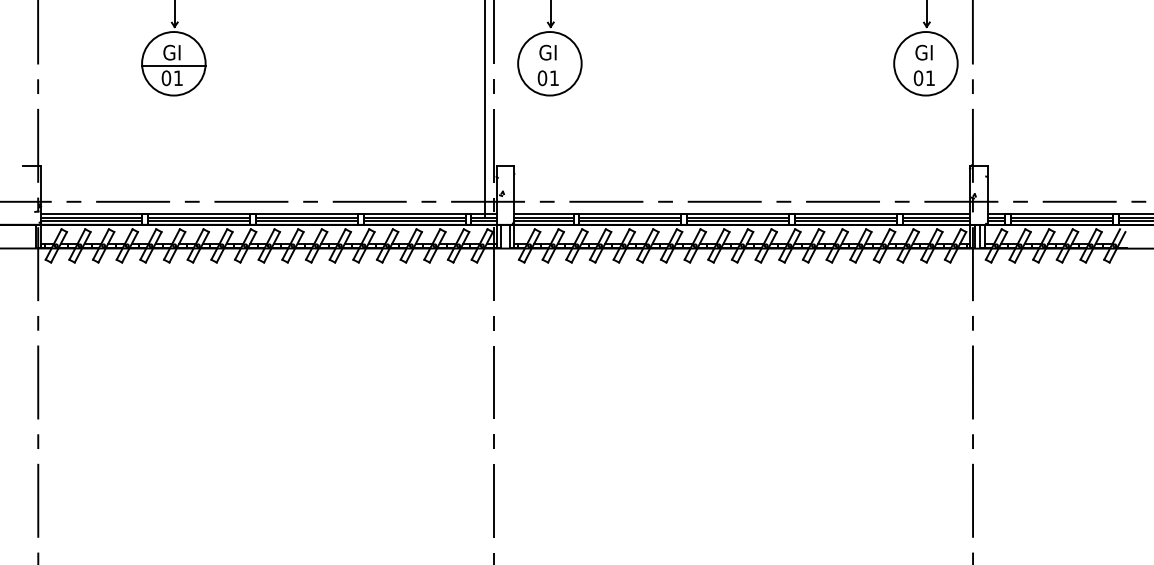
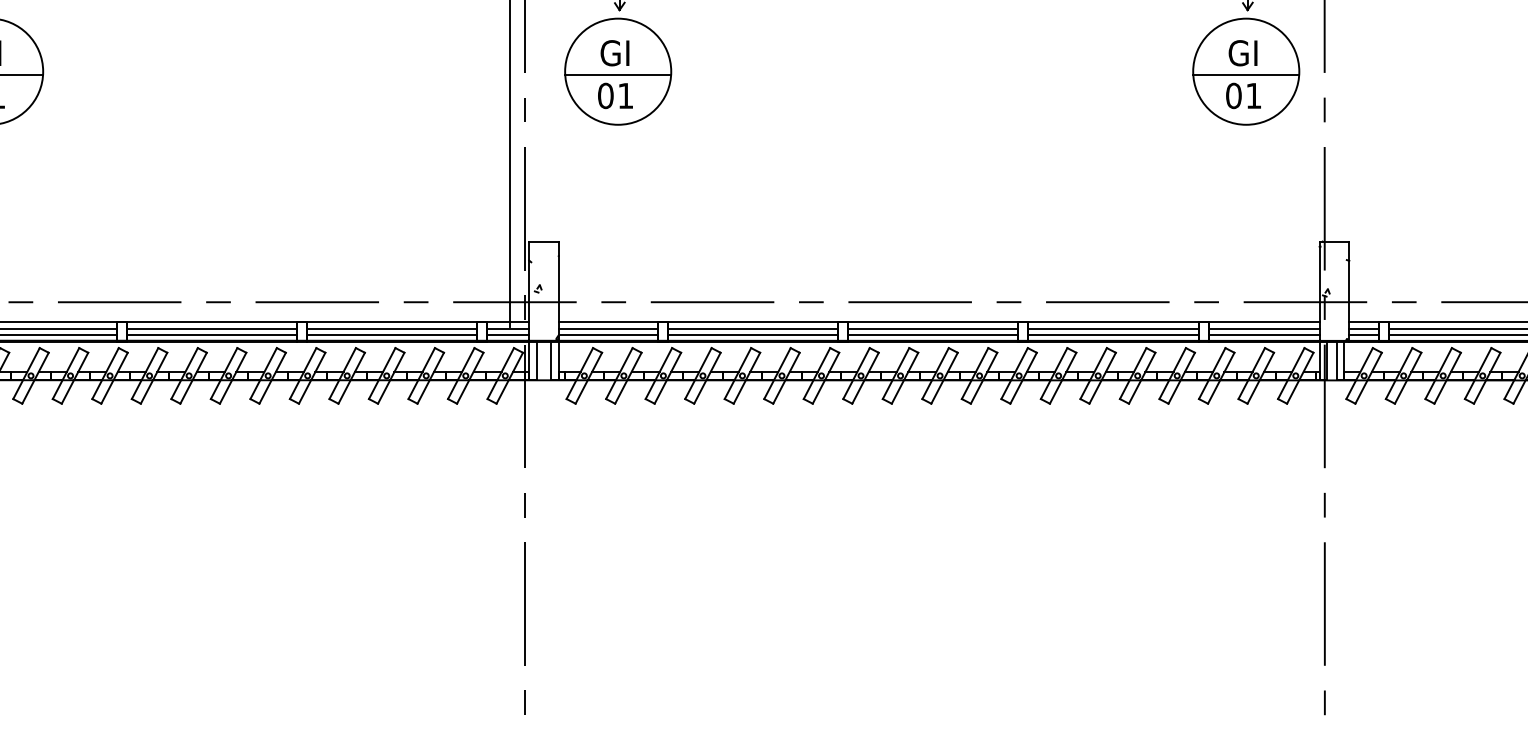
line: (549, 65) -> (617, 74), added
line: (925, 65) -> (1245, 74), added

